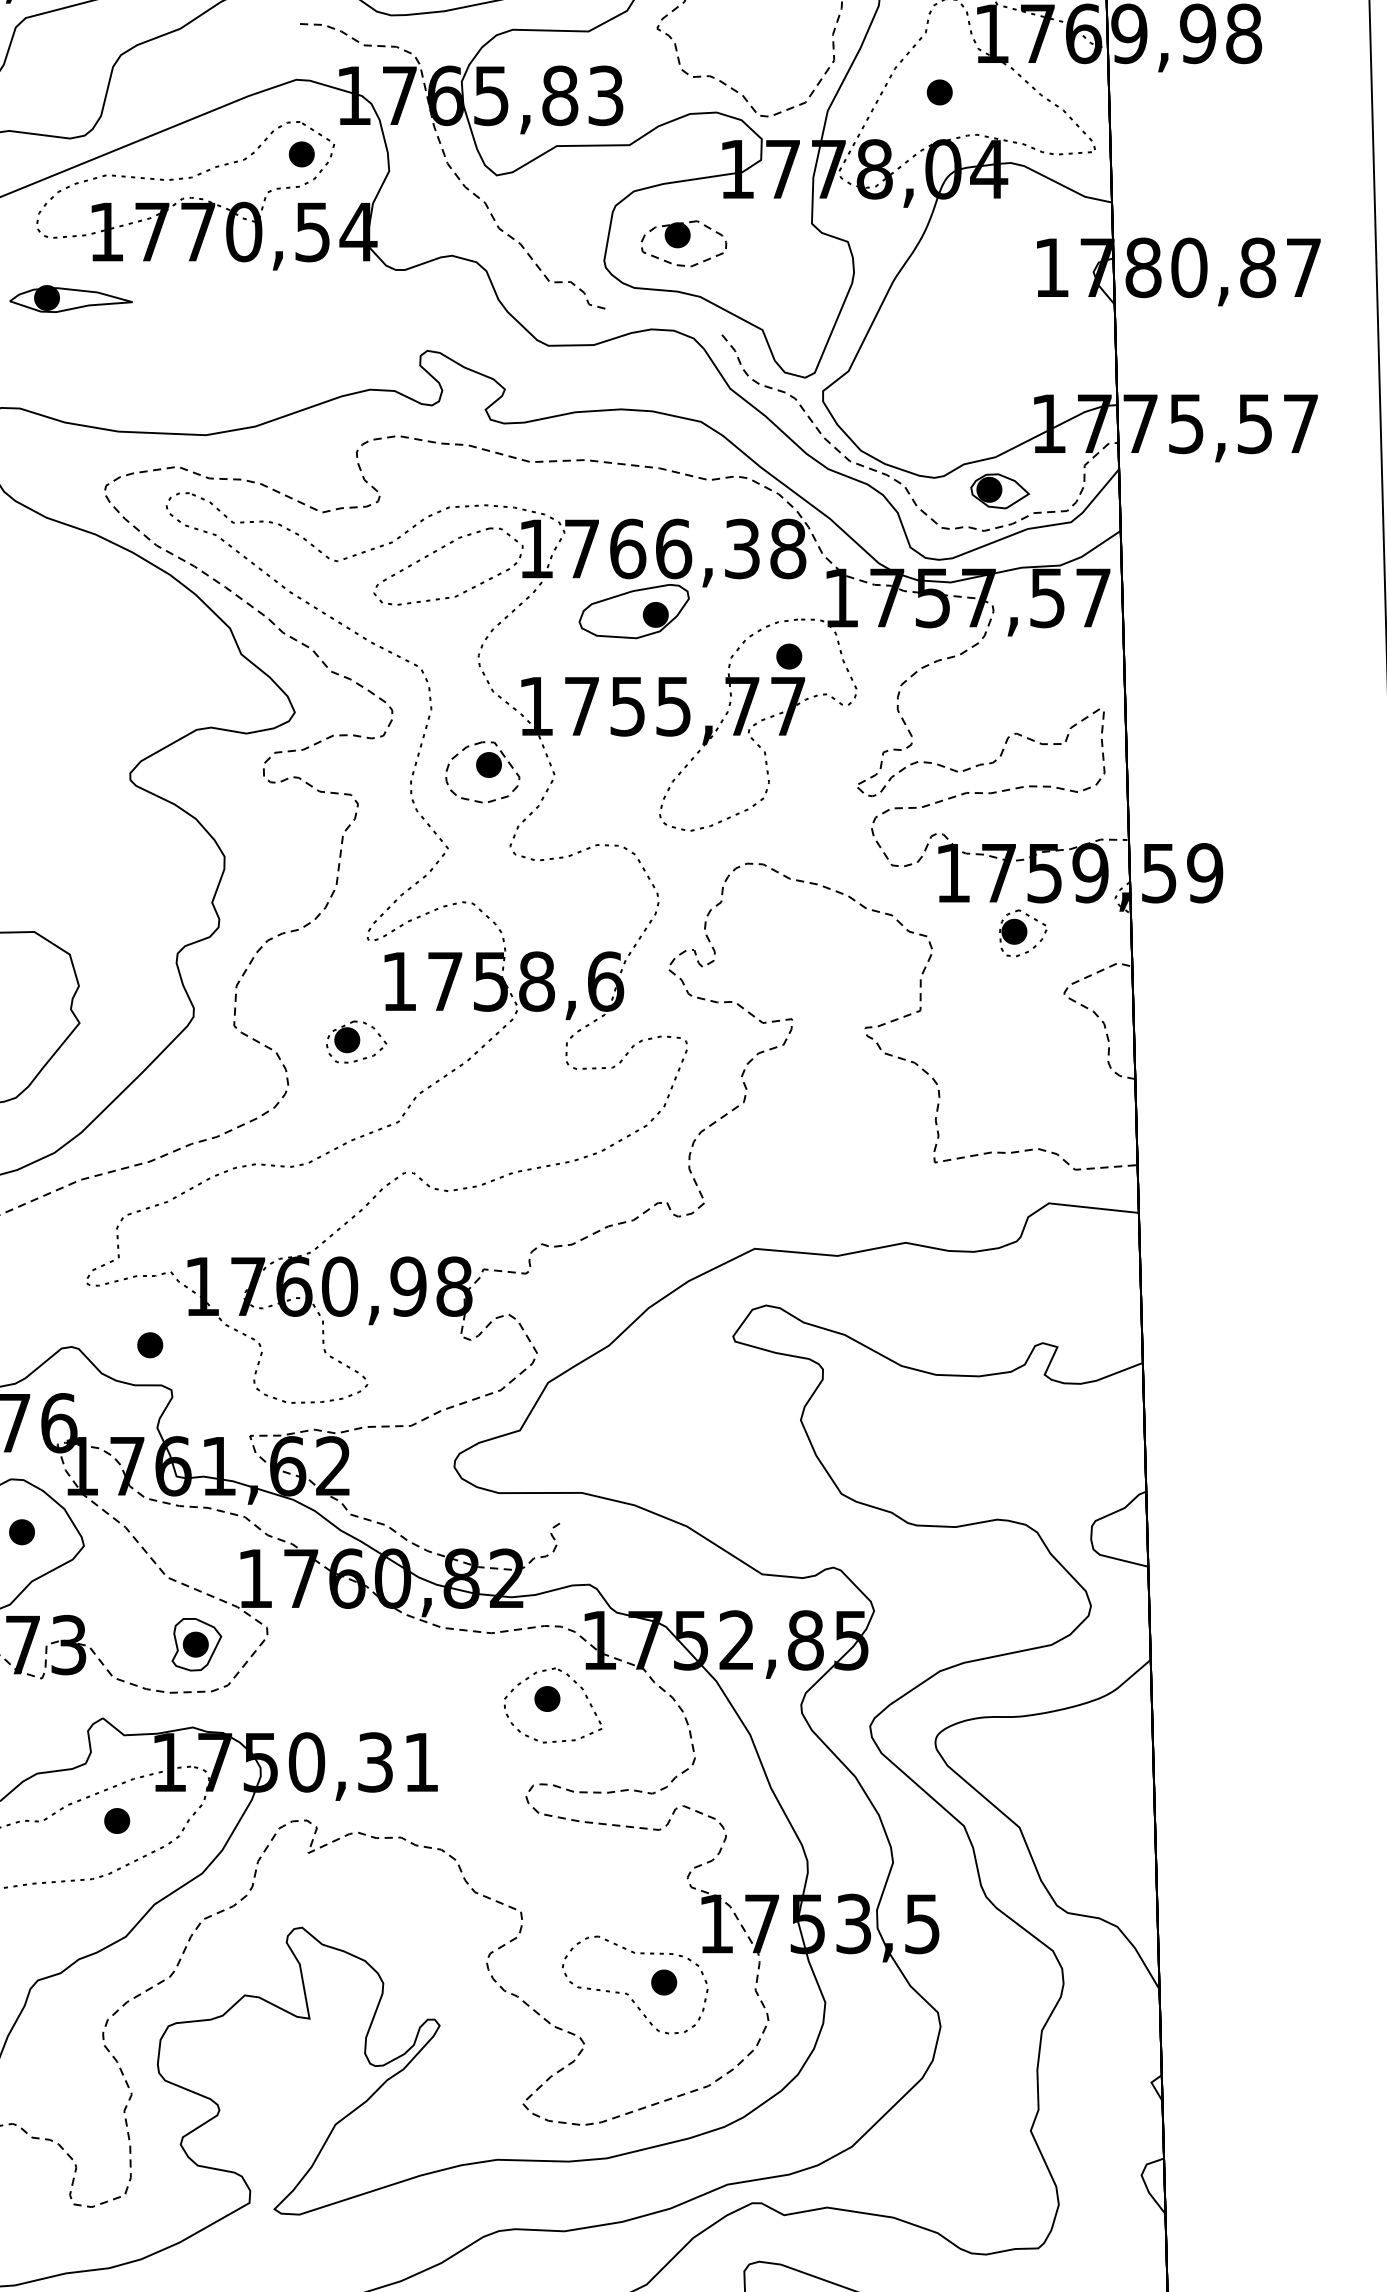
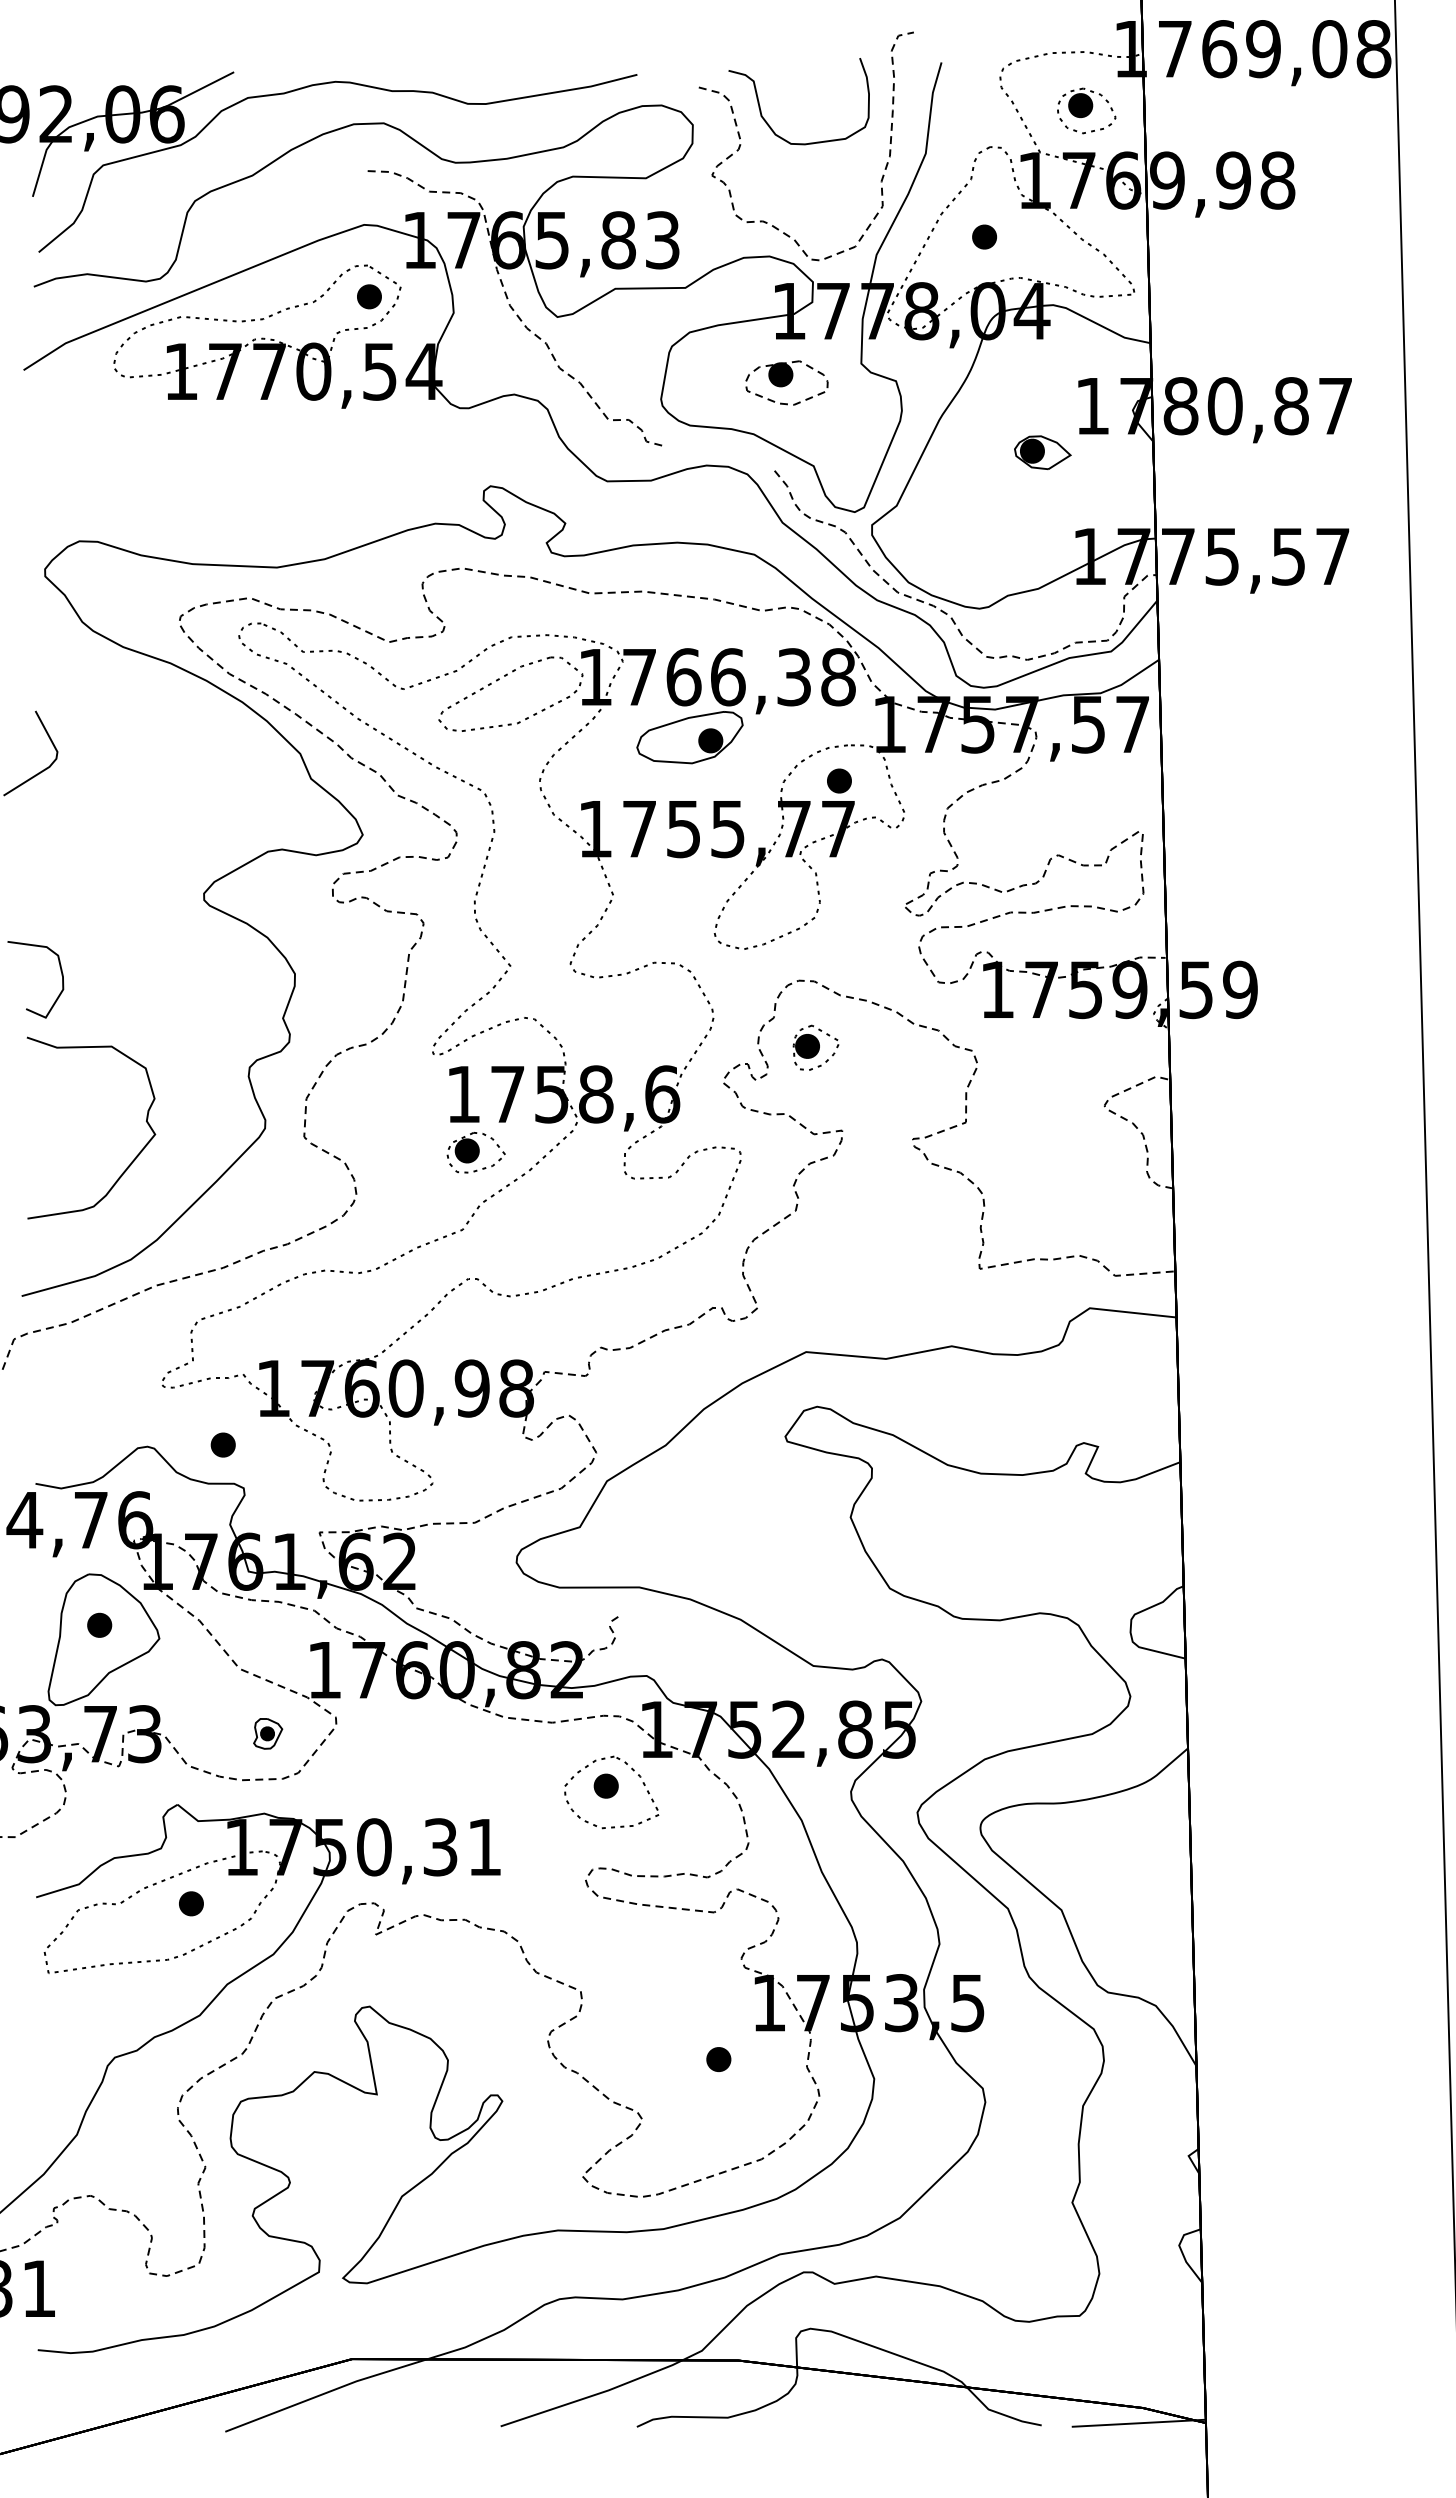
part: (683, 243) -> (786, 382), moved
part: (70, 298) -> (146, 435), removed
part: (999, 491) -> (1042, 452), moved
part: (482, 772) -> (543, 892), removed
part: (1022, 932) -> (815, 1047), moved
part: (355, 1041) -> (475, 1152), moved
part: (196, 1644) -> (267, 1733), size x0.6
part: (627, 1992) -> (683, 2069), removed

